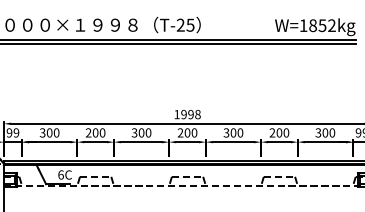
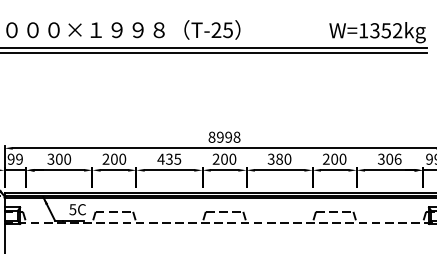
text: (312, 25) -> (374, 30), W=1852kg -> W=1352kg
text: (176, 113) -> (211, 136), 1998 -> 8998
text: (141, 132) -> (169, 158), 300 -> 435
text: (331, 132) -> (397, 158), 300 -> 306
text: (233, 133) -> (279, 159), 300 -> 380
text: (60, 174) -> (72, 209), 6C -> 5C

